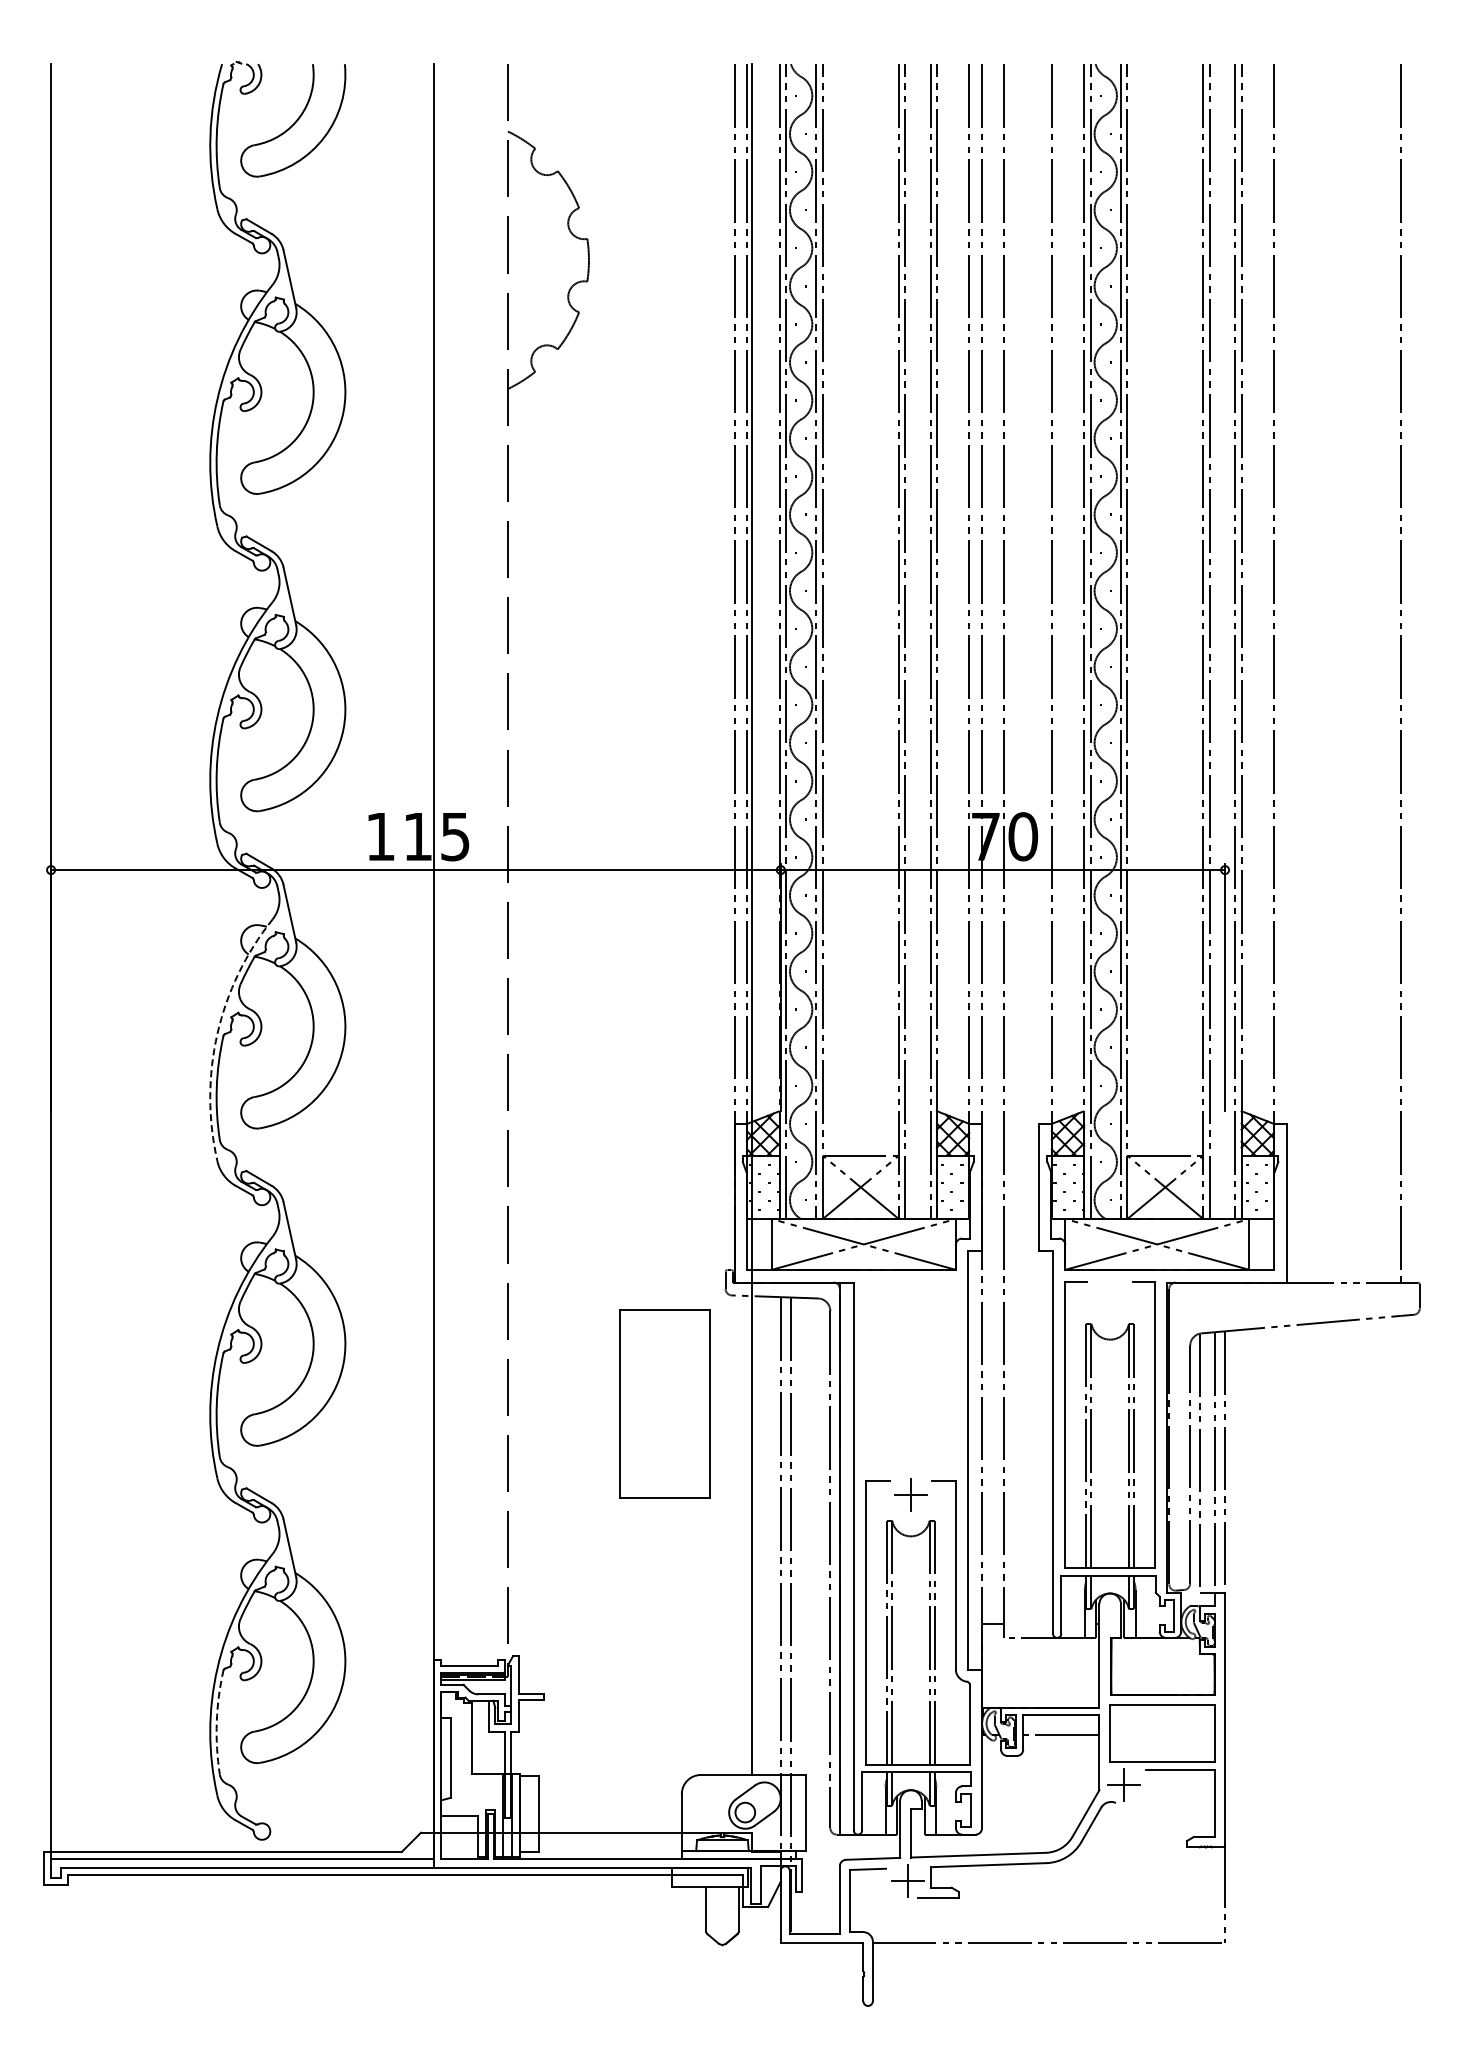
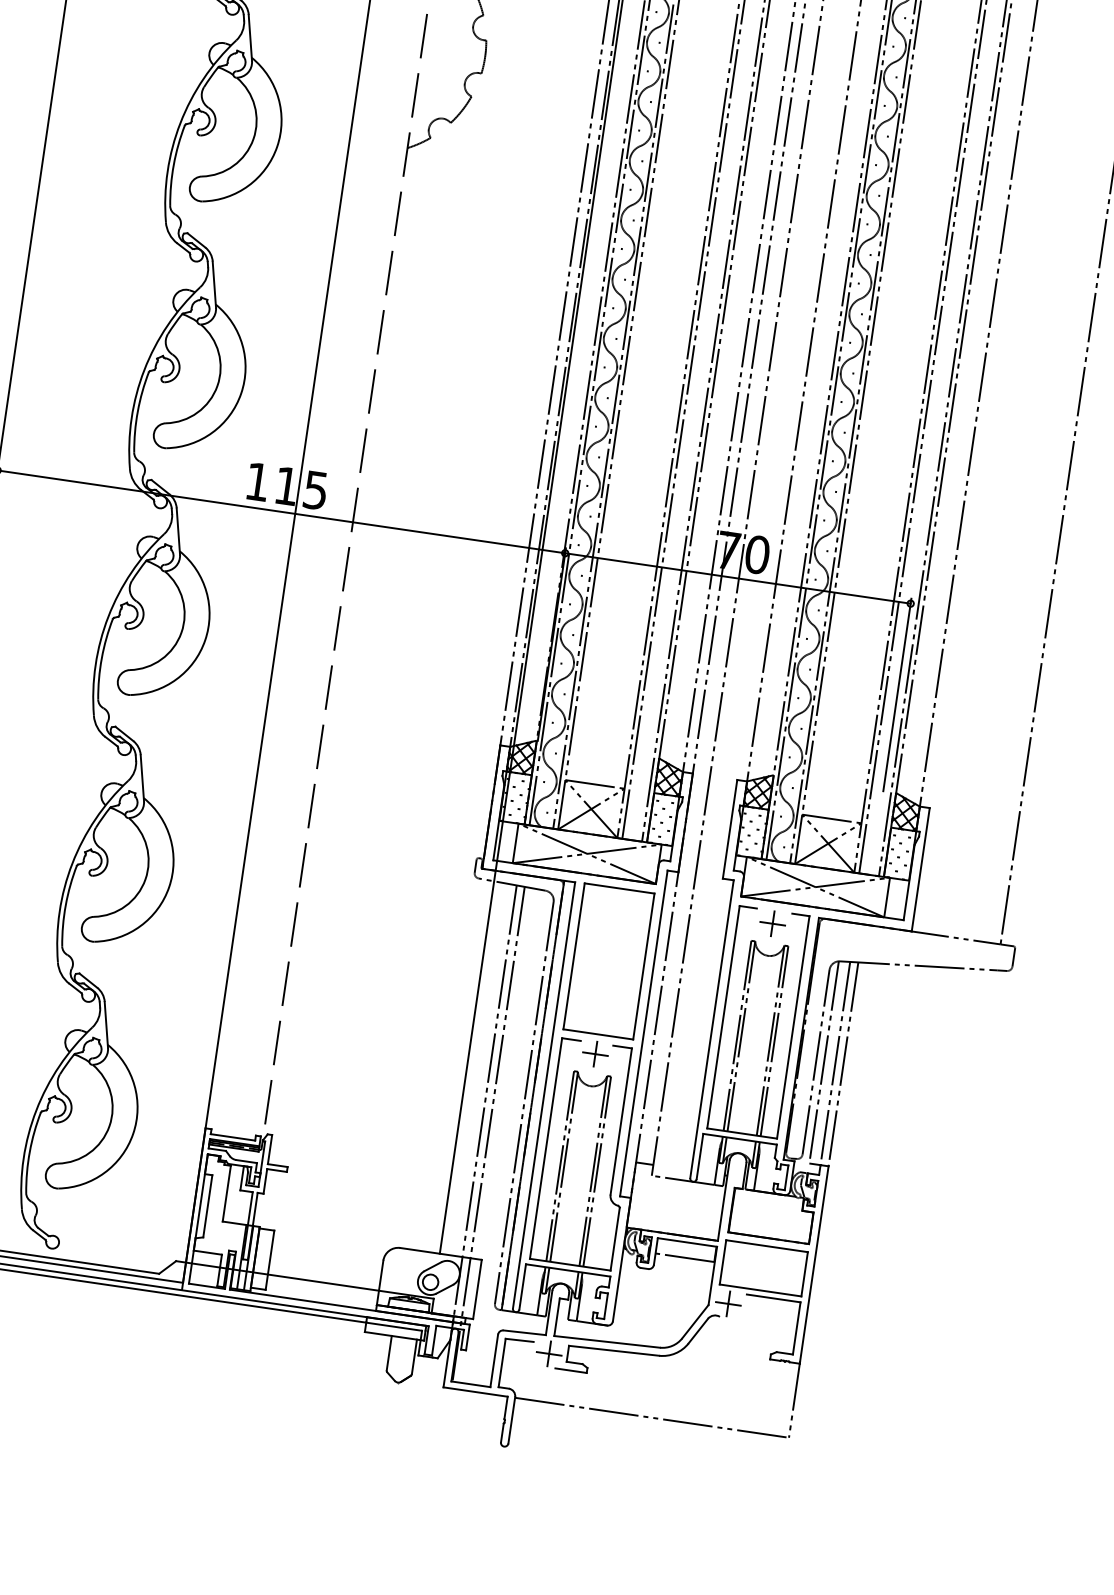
arc: (217, 1033) -> (108, 616), dashed -> solid
part: (1109, 1298) -> (772, 923), added
part: (664, 1403) -> (608, 961), moved
arc: (216, 1722) -> (29, 1152), dashed -> solid

